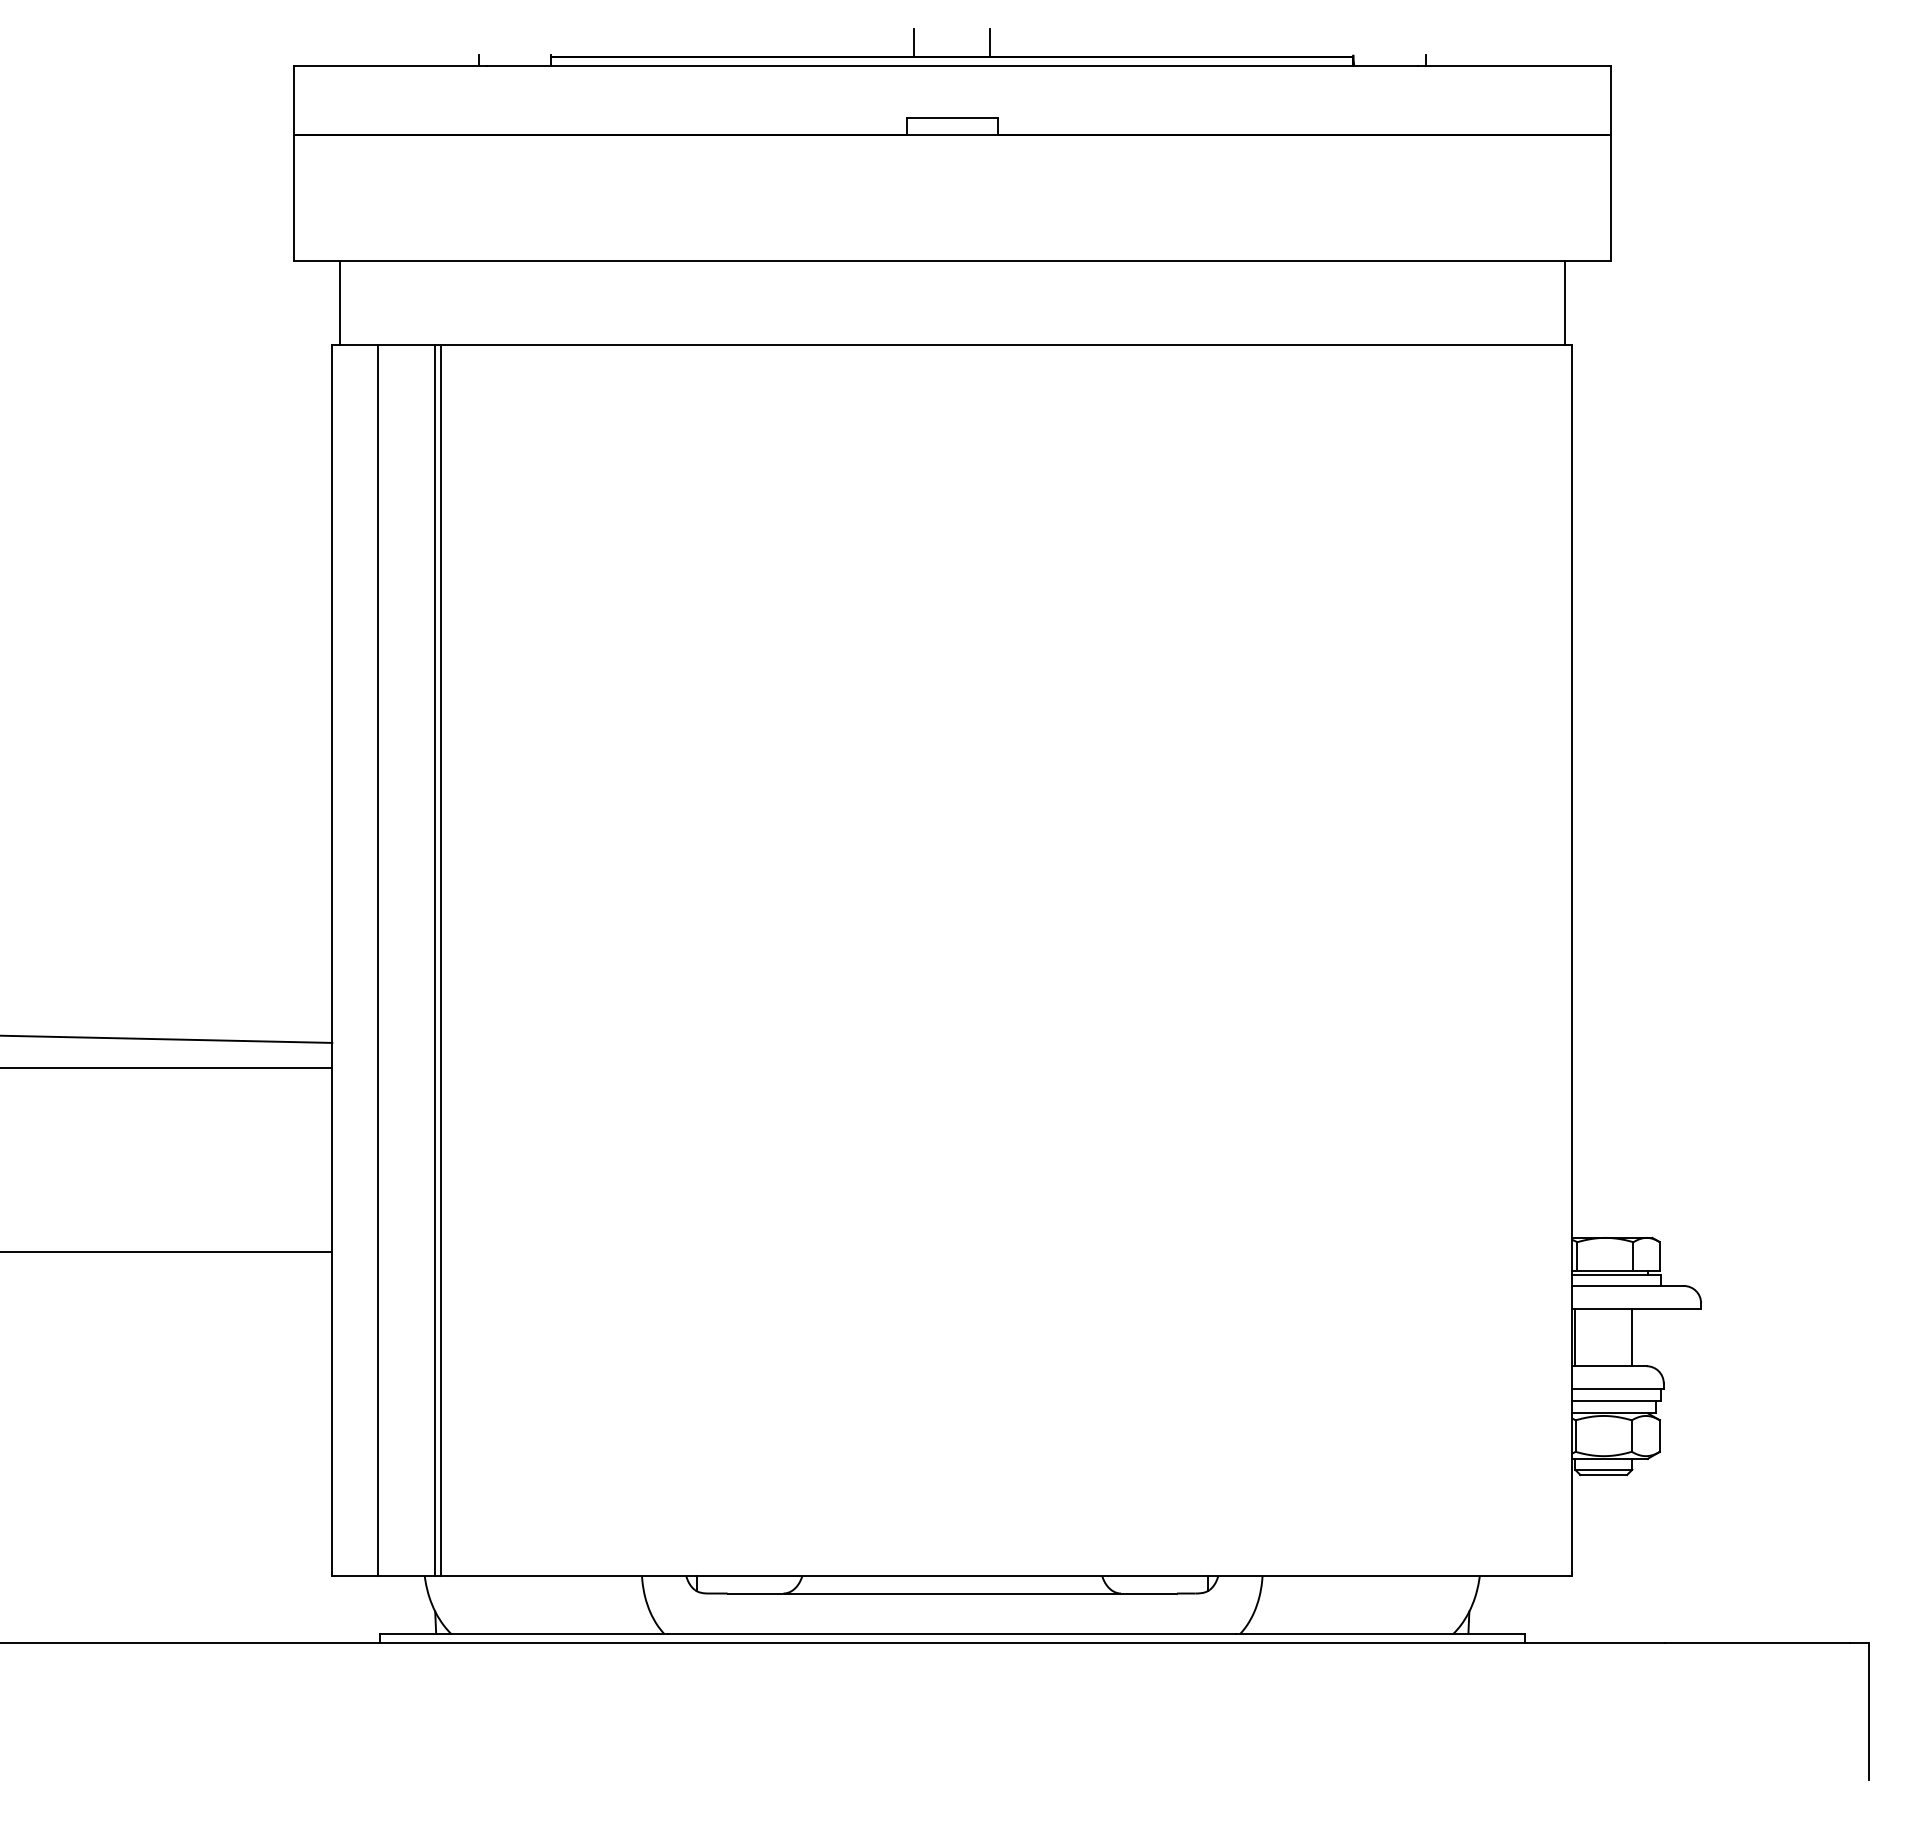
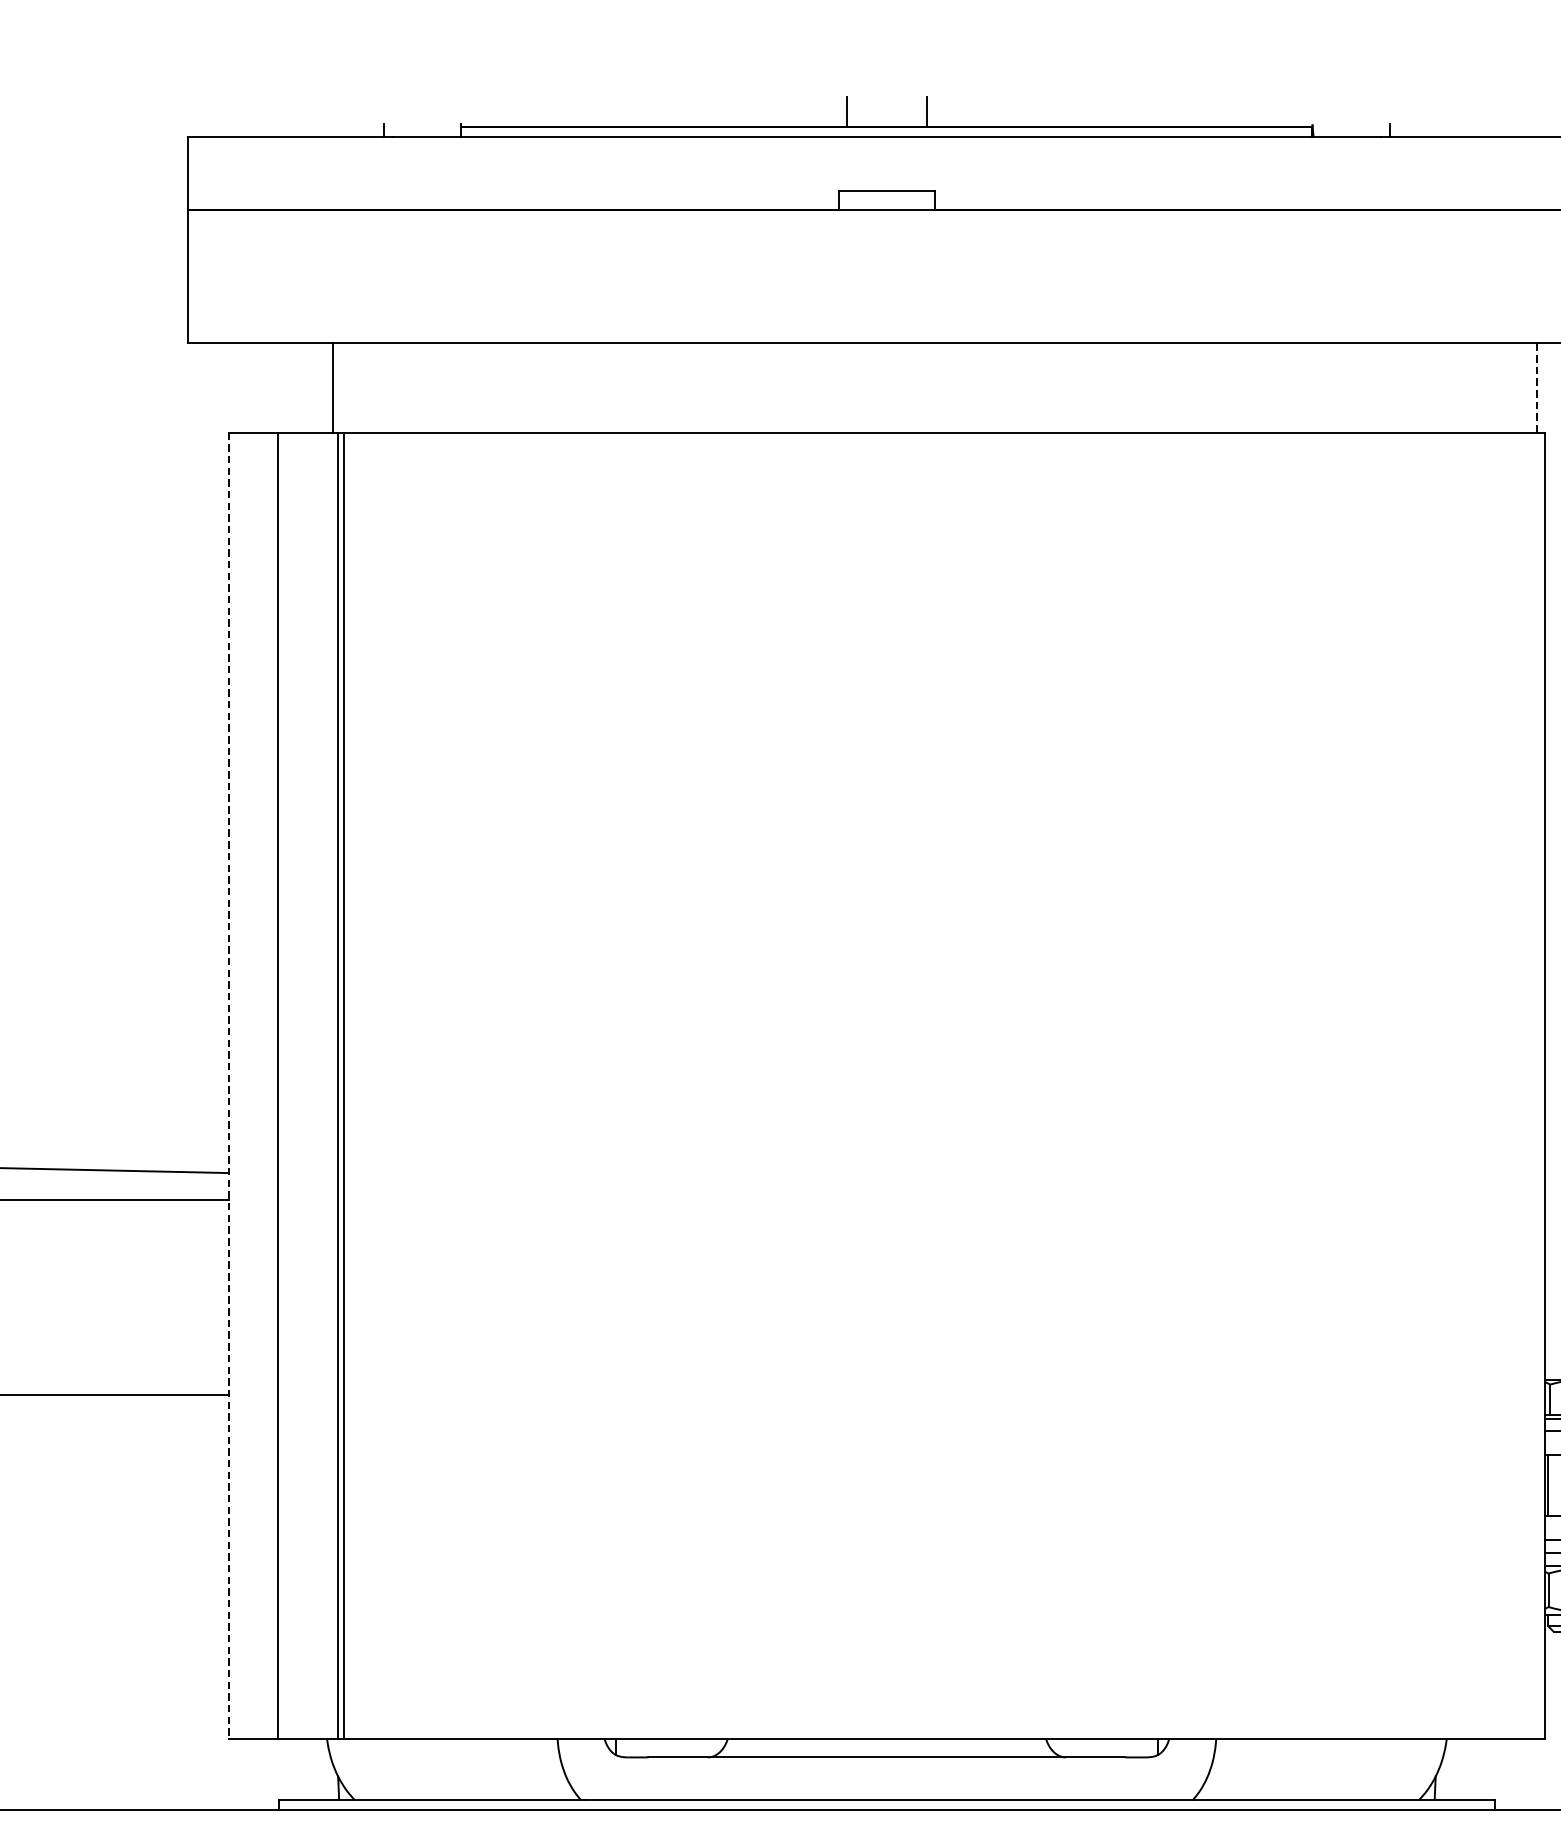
line: (1565, 302) -> (1537, 387), solid -> dashed
line: (339, 303) -> (333, 388), moved
line: (332, 960) -> (229, 1085), solid -> dashed

